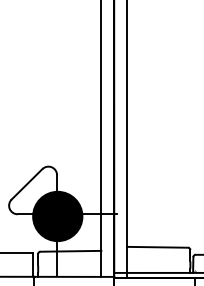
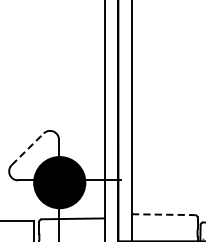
line: (27, 184) -> (28, 149), solid -> dashed
line: (158, 247) -> (164, 214), solid -> dashed

